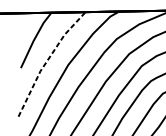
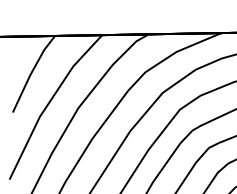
line: (47, 60) -> (49, 102), dashed -> solid

